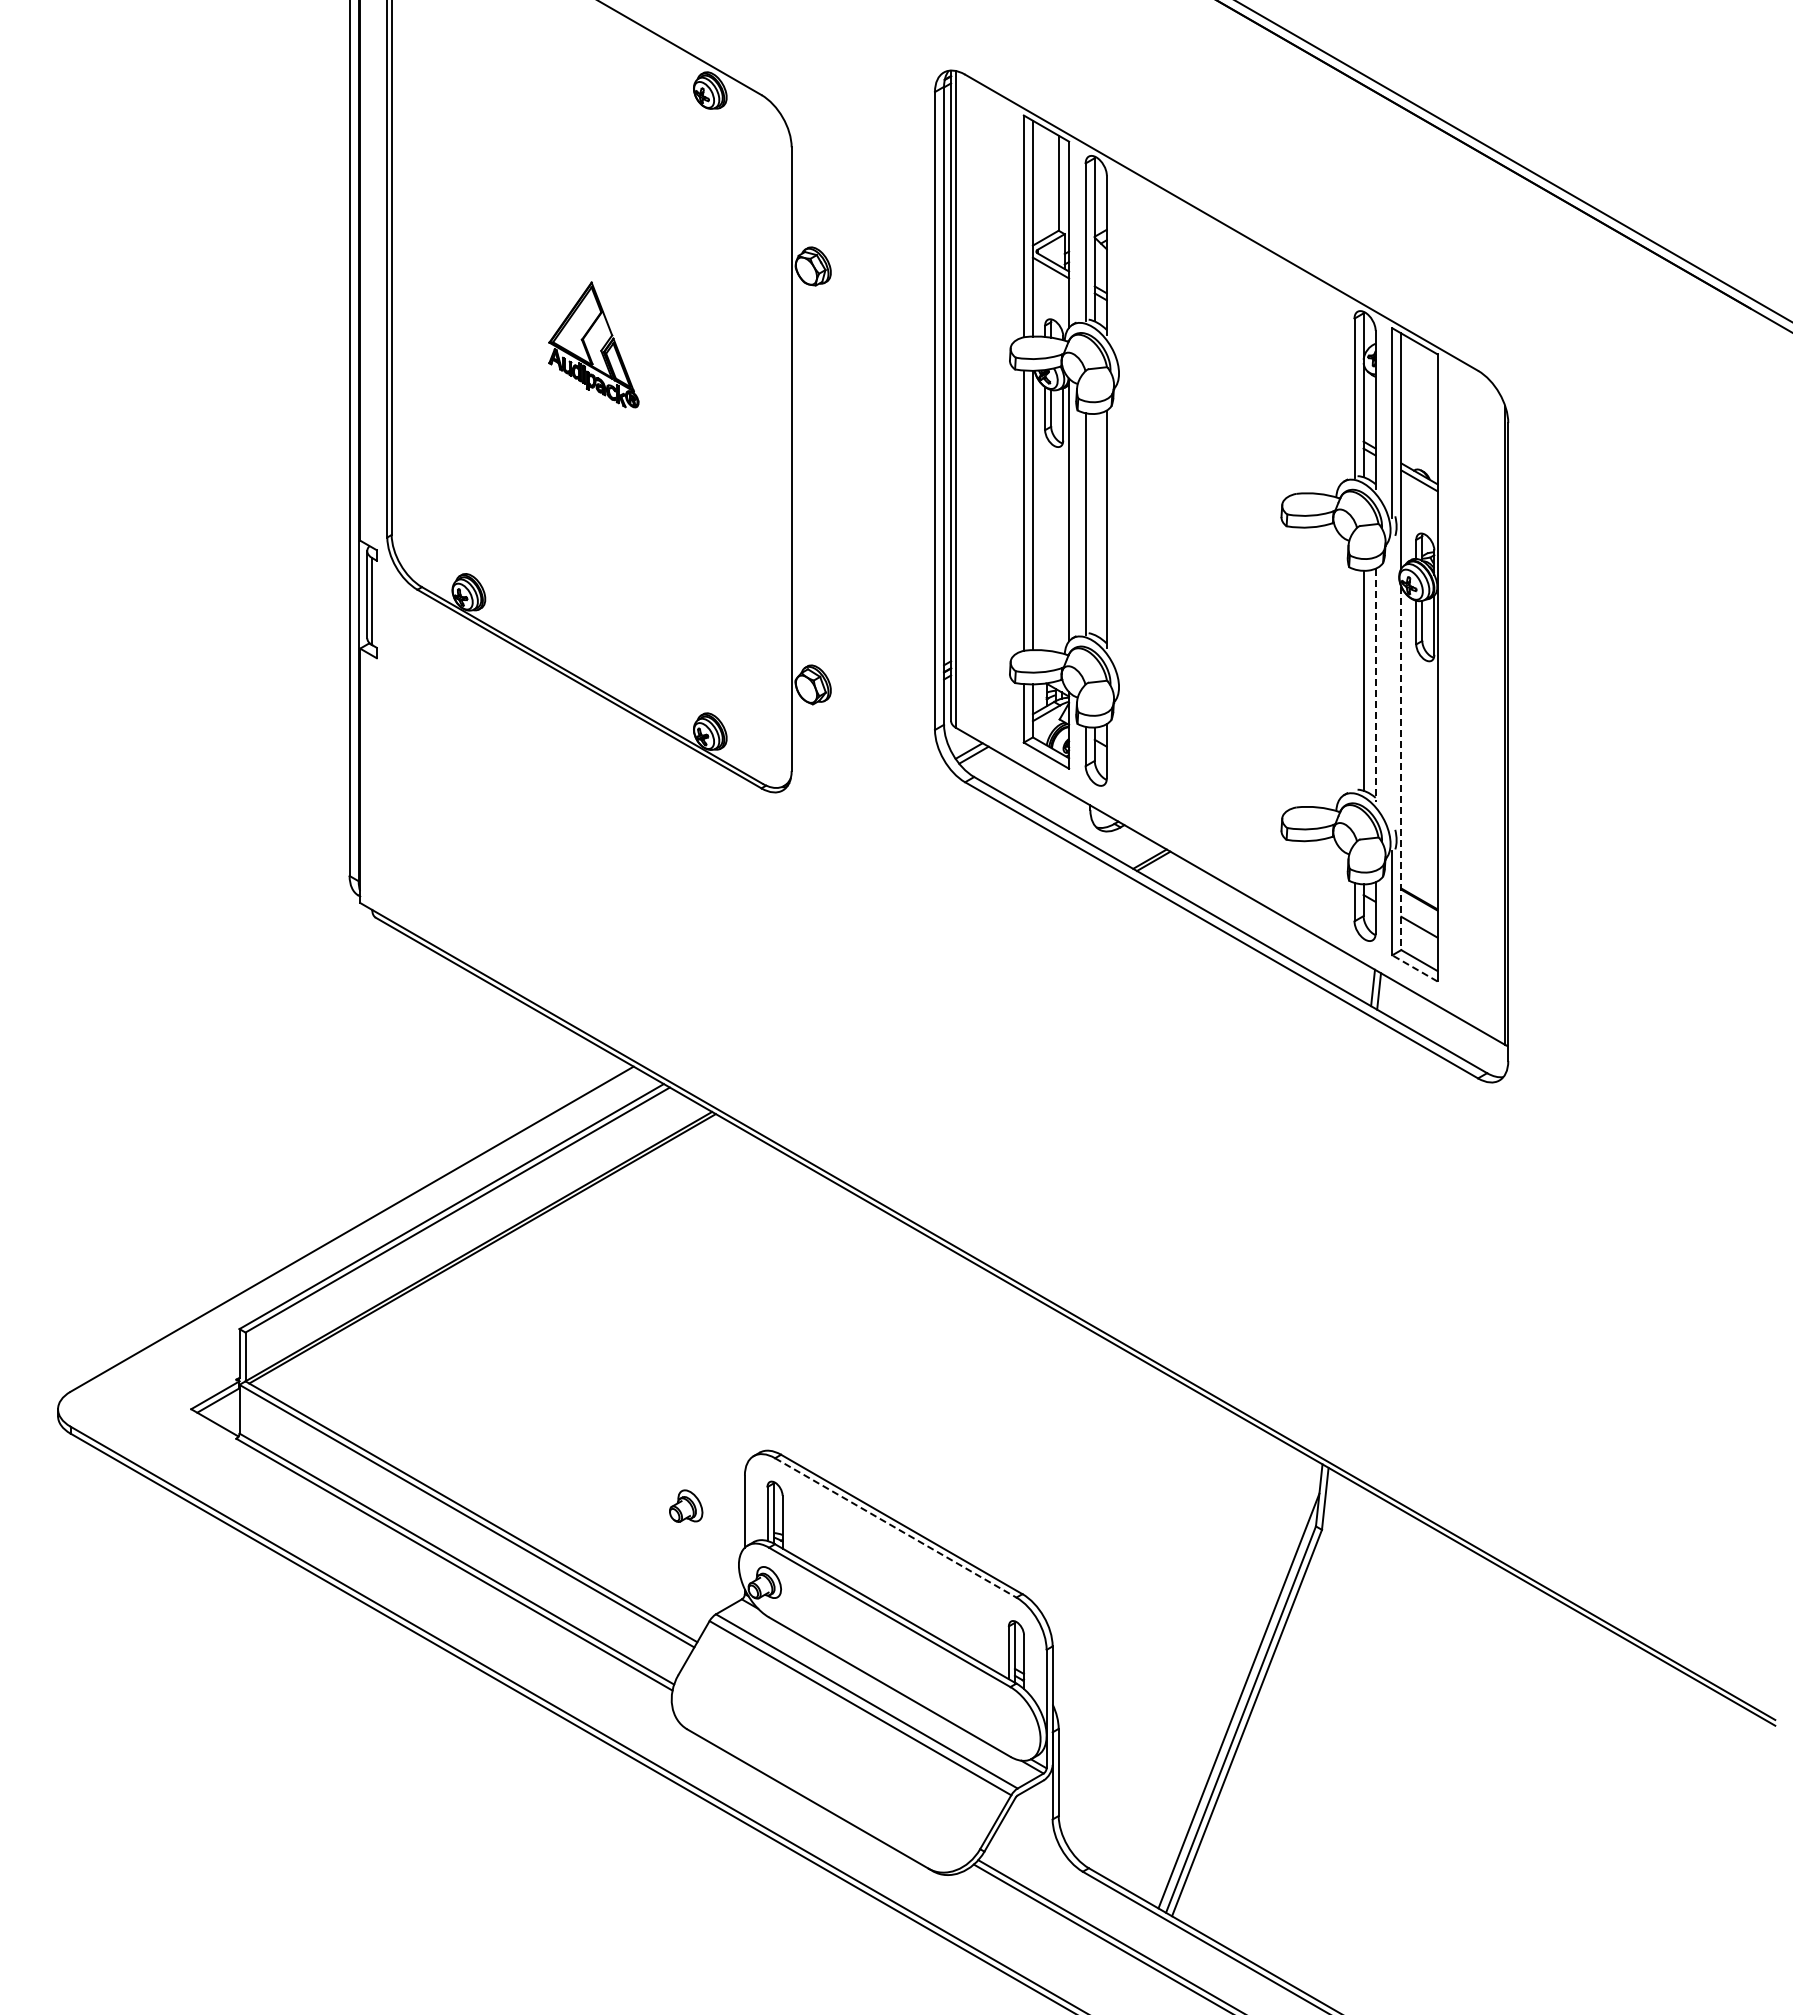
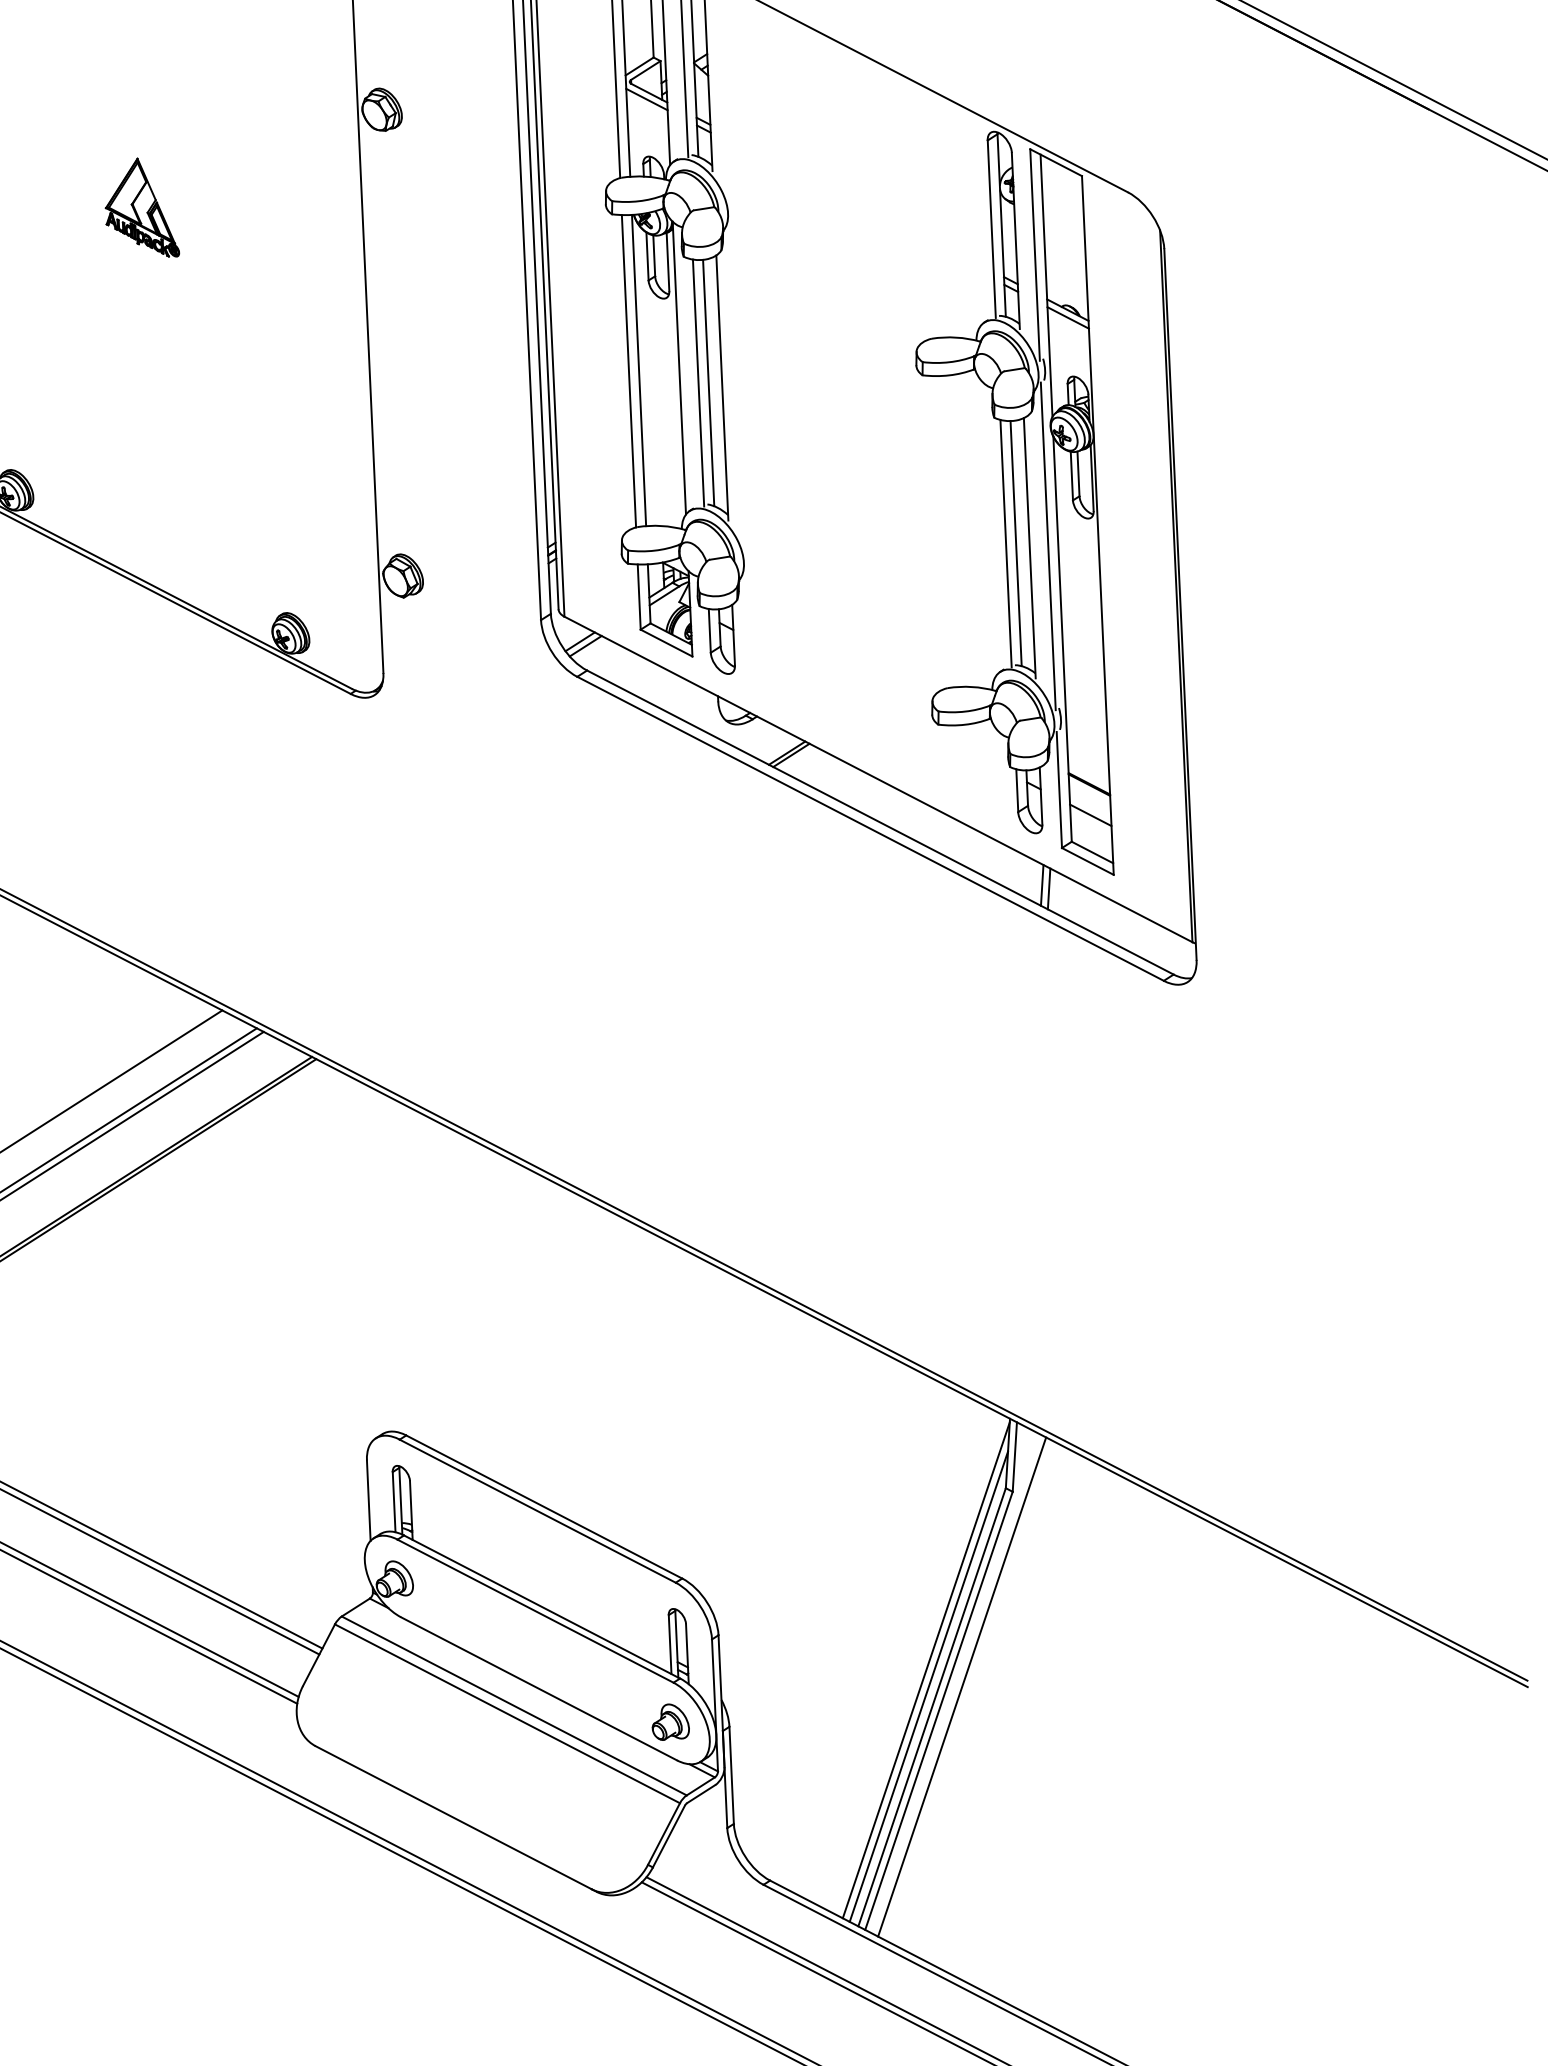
part: (593, 344) -> (141, 207), size x0.71
line: (1094, 524) -> (708, 383), added
line: (1354, 680) -> (1005, 543), added
line: (1392, 684) -> (1048, 546), added
line: (1375, 685) -> (1029, 548), dashed -> solid
line: (1401, 768) -> (1062, 639), dashed -> solid
line: (1414, 968) -> (1087, 861), dashed -> solid
part: (686, 1505) -> (670, 1721), moved
line: (896, 1528) -> (538, 1511), dashed -> solid
line: (1237, 1685) -> (926, 1669), added
line: (1268, 1702) -> (961, 1686), added

